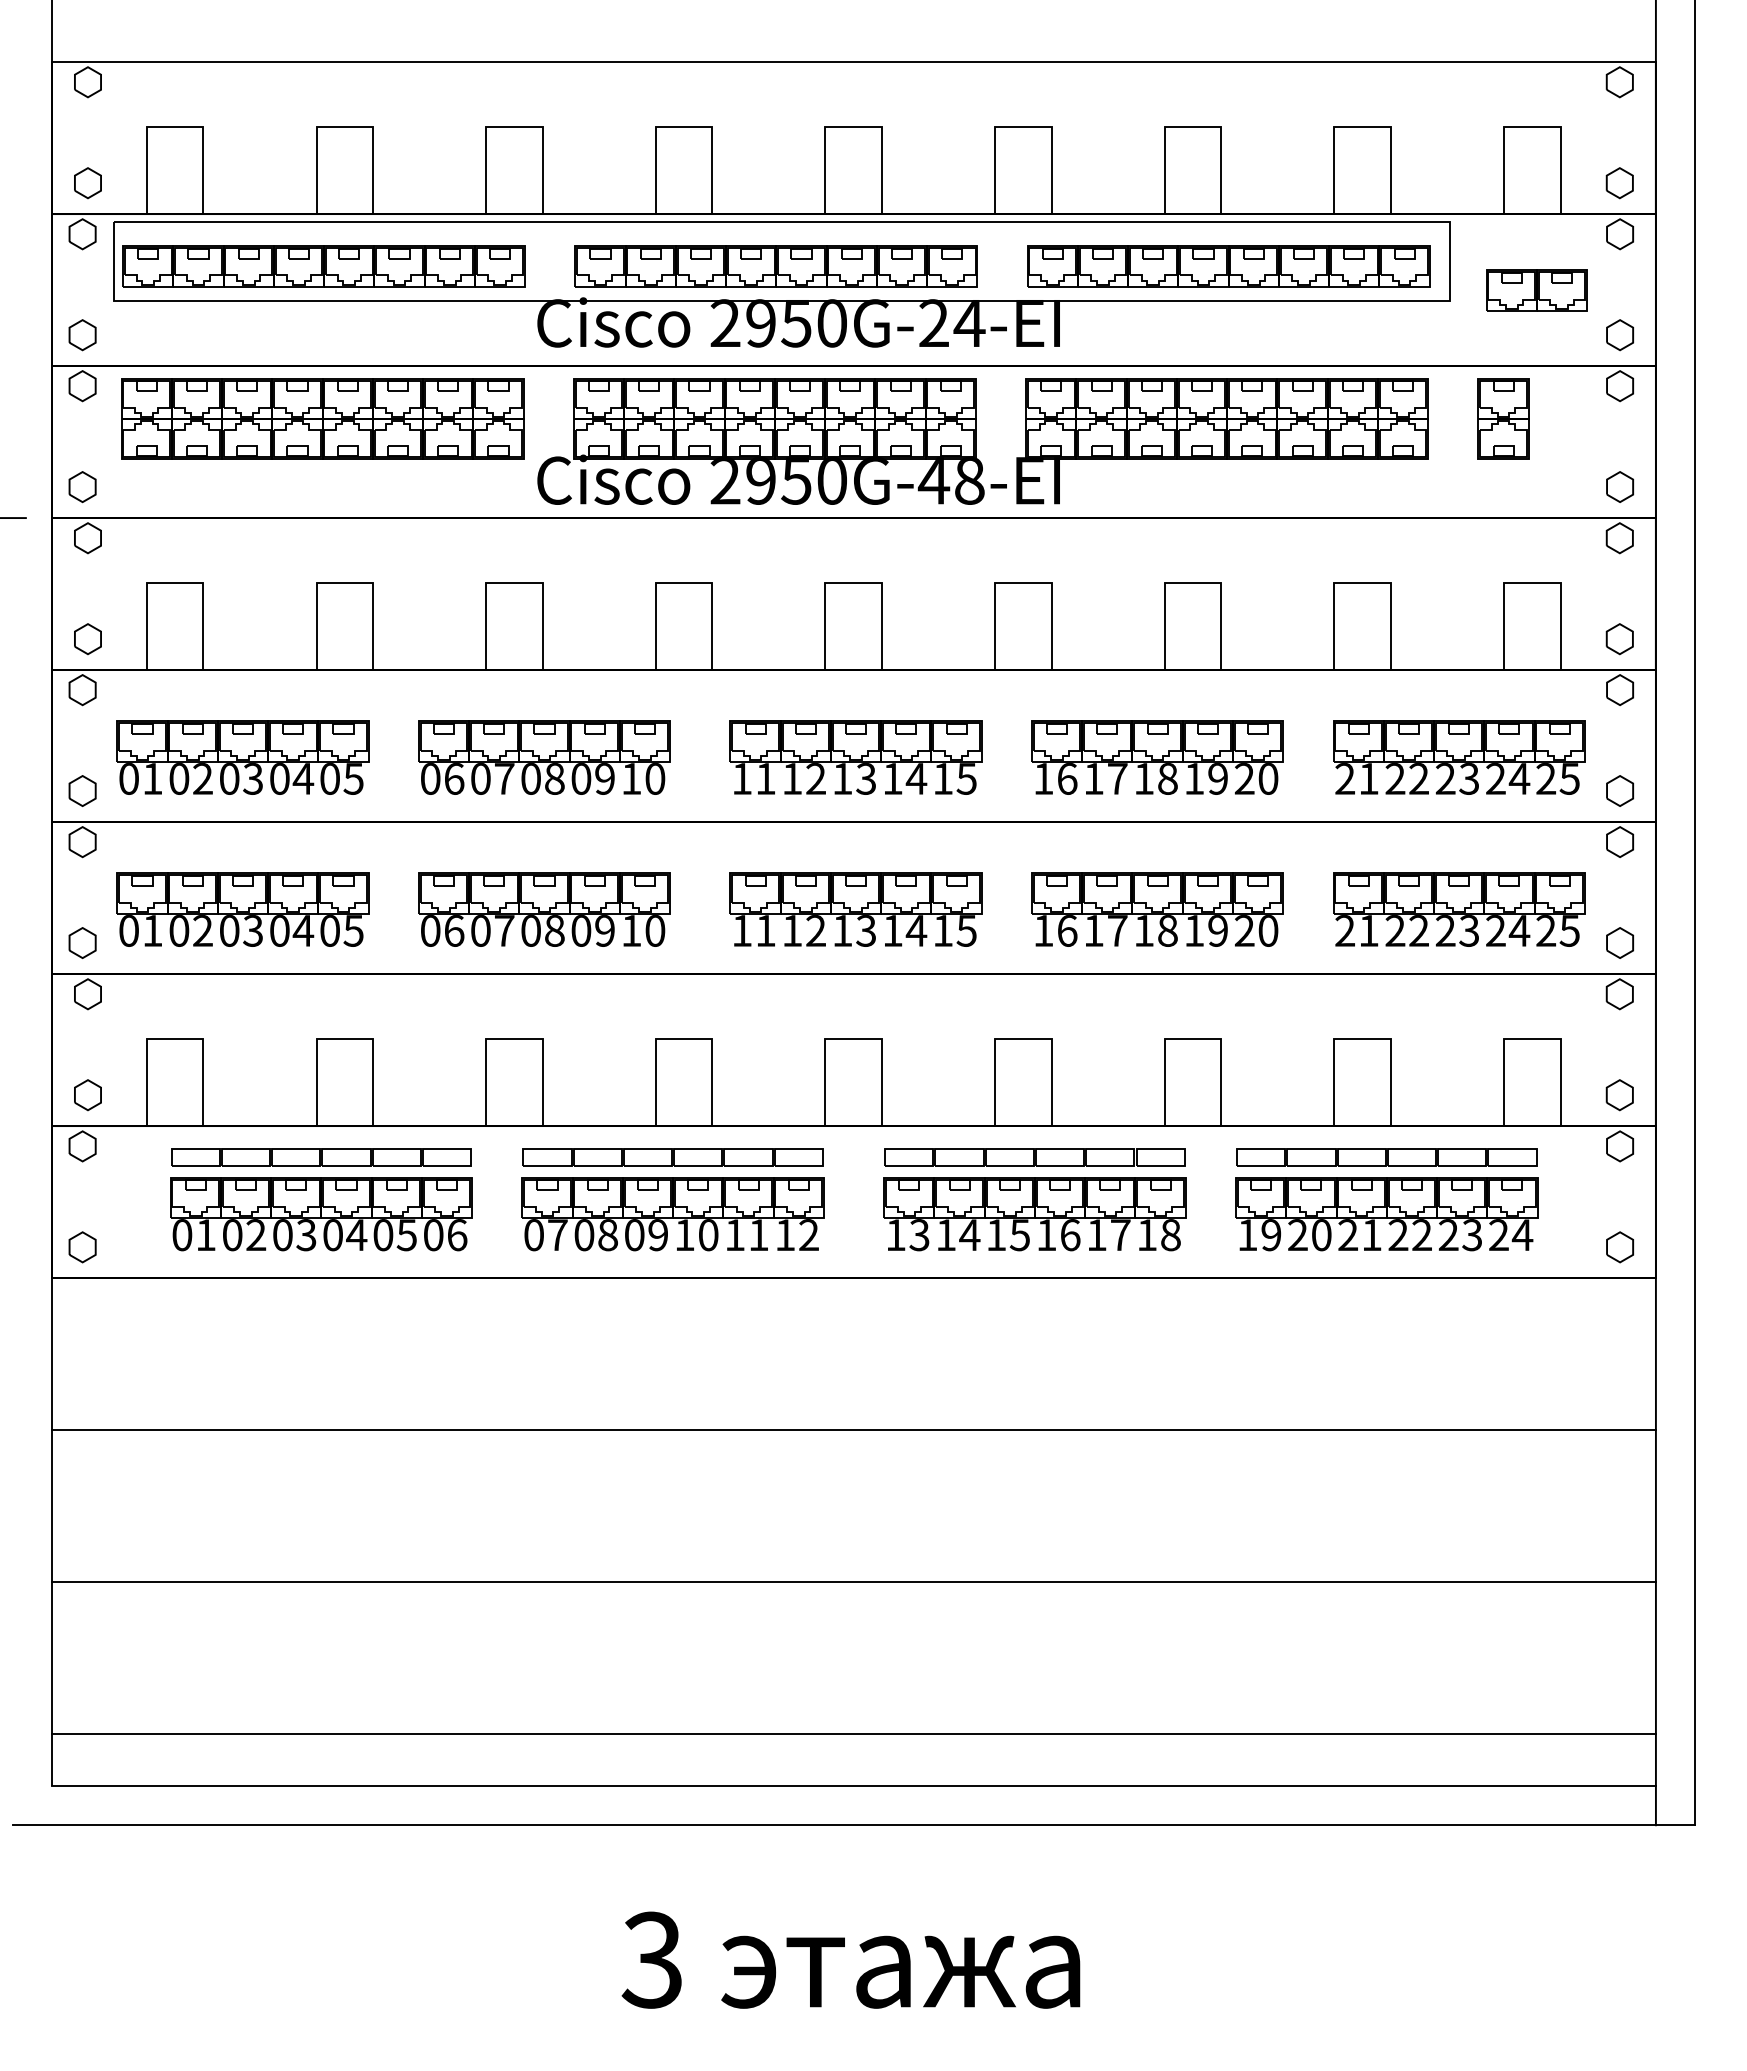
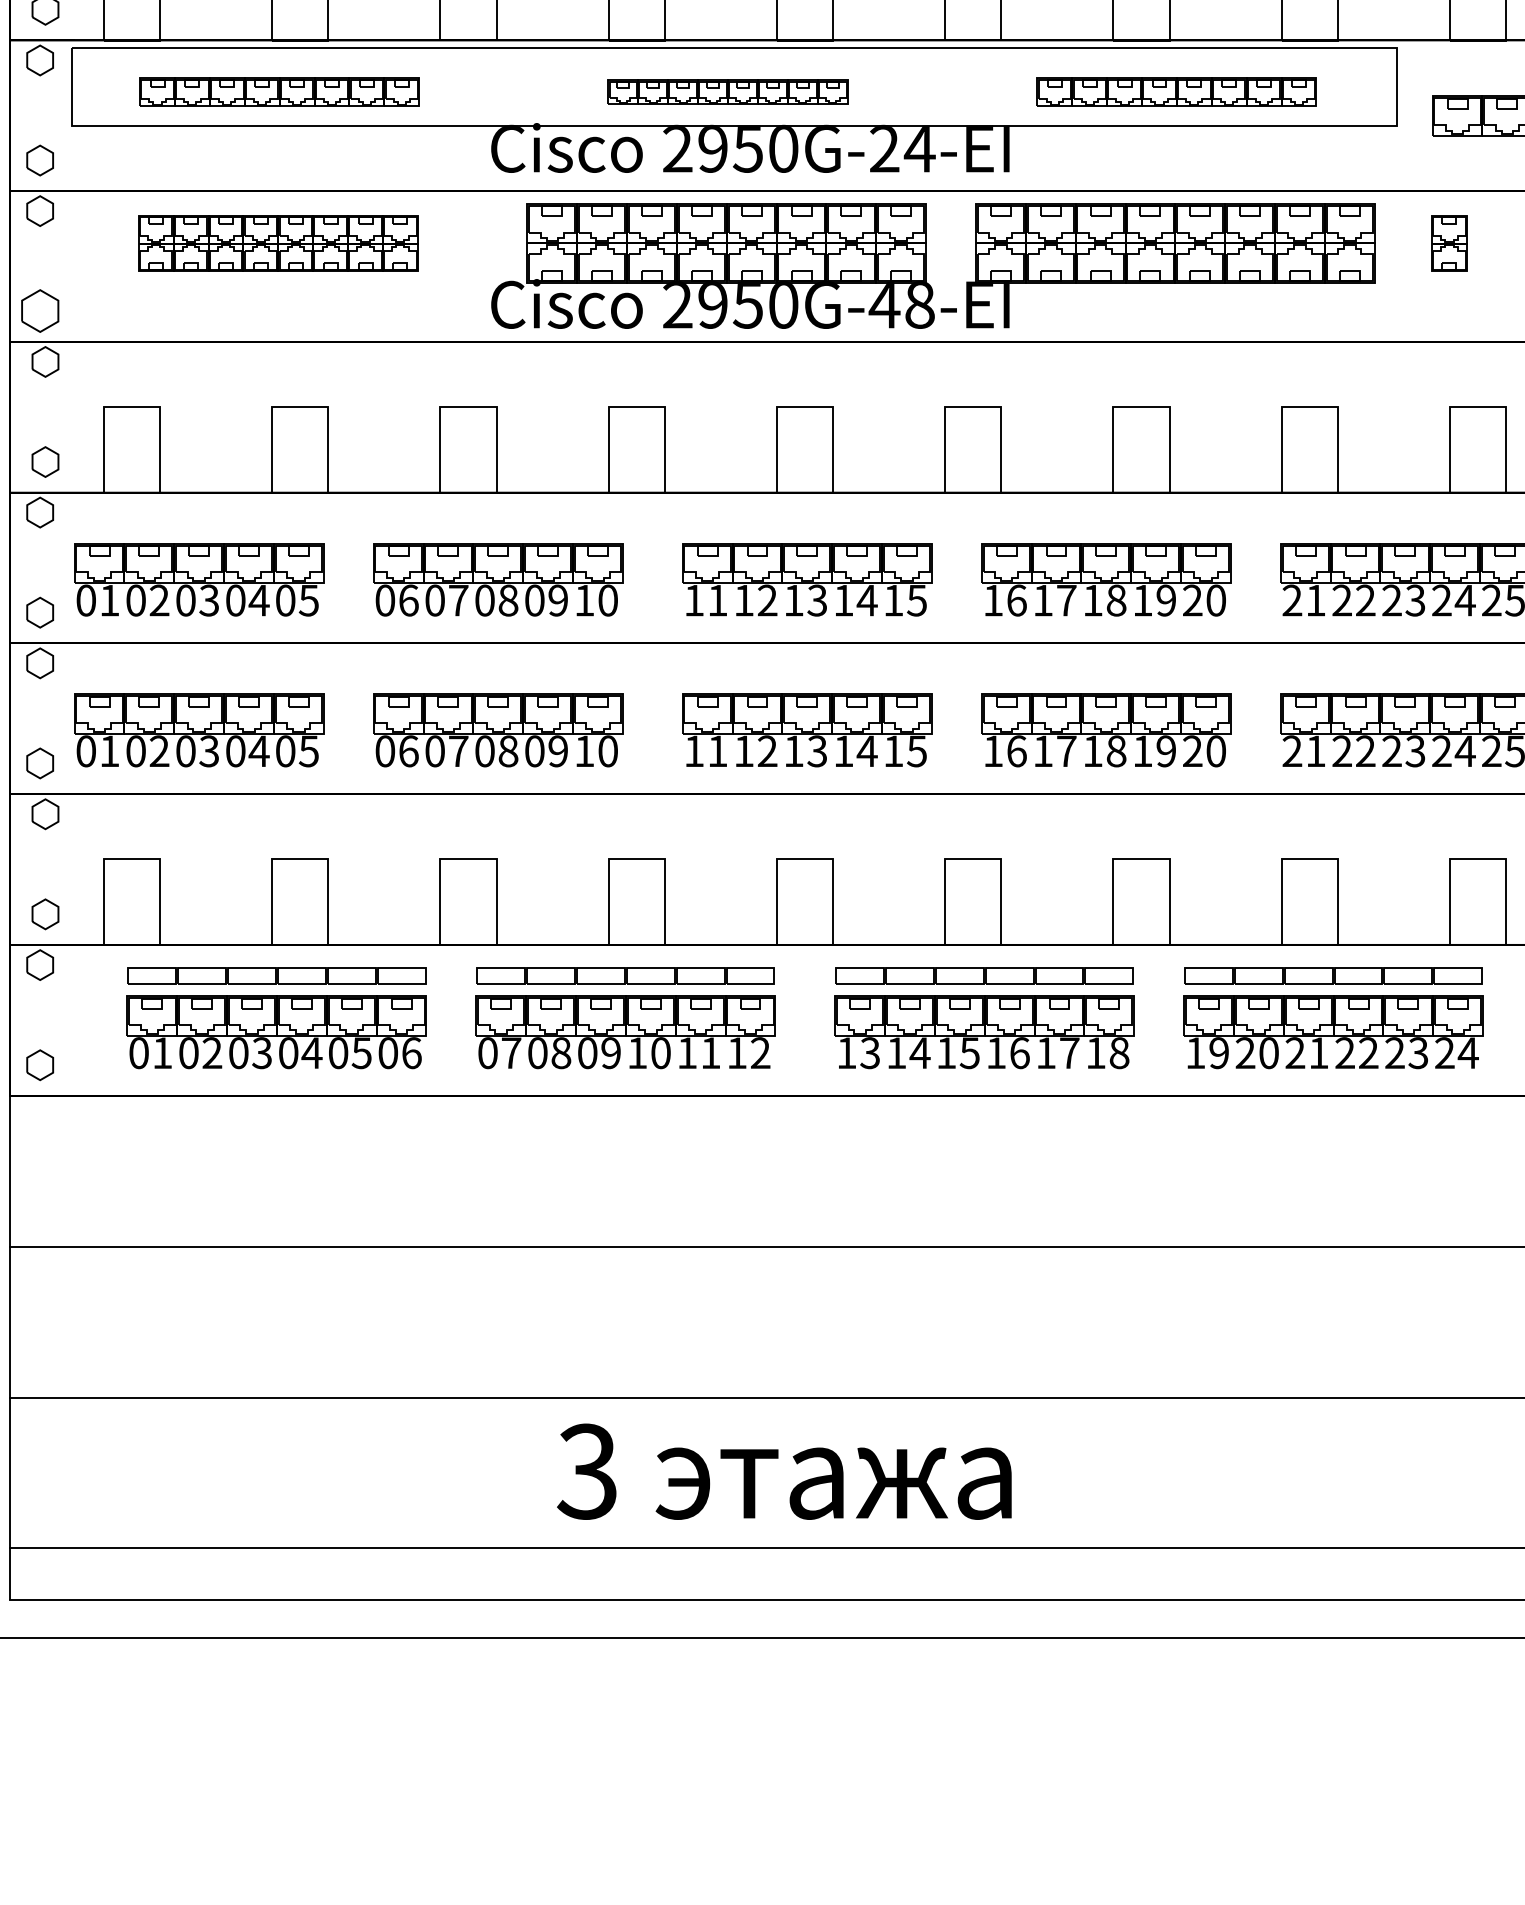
part: (323, 266) -> (279, 92), size x0.7
part: (775, 266) -> (727, 92), size x0.6
part: (1228, 266) -> (1176, 92), size x0.7
part: (322, 418) -> (278, 243), size x0.7
part: (1503, 418) -> (1449, 243), size x0.7
part: (82, 487) -> (40, 311), size x1.4
text: (850, 1959) -> (783, 1471), moved

